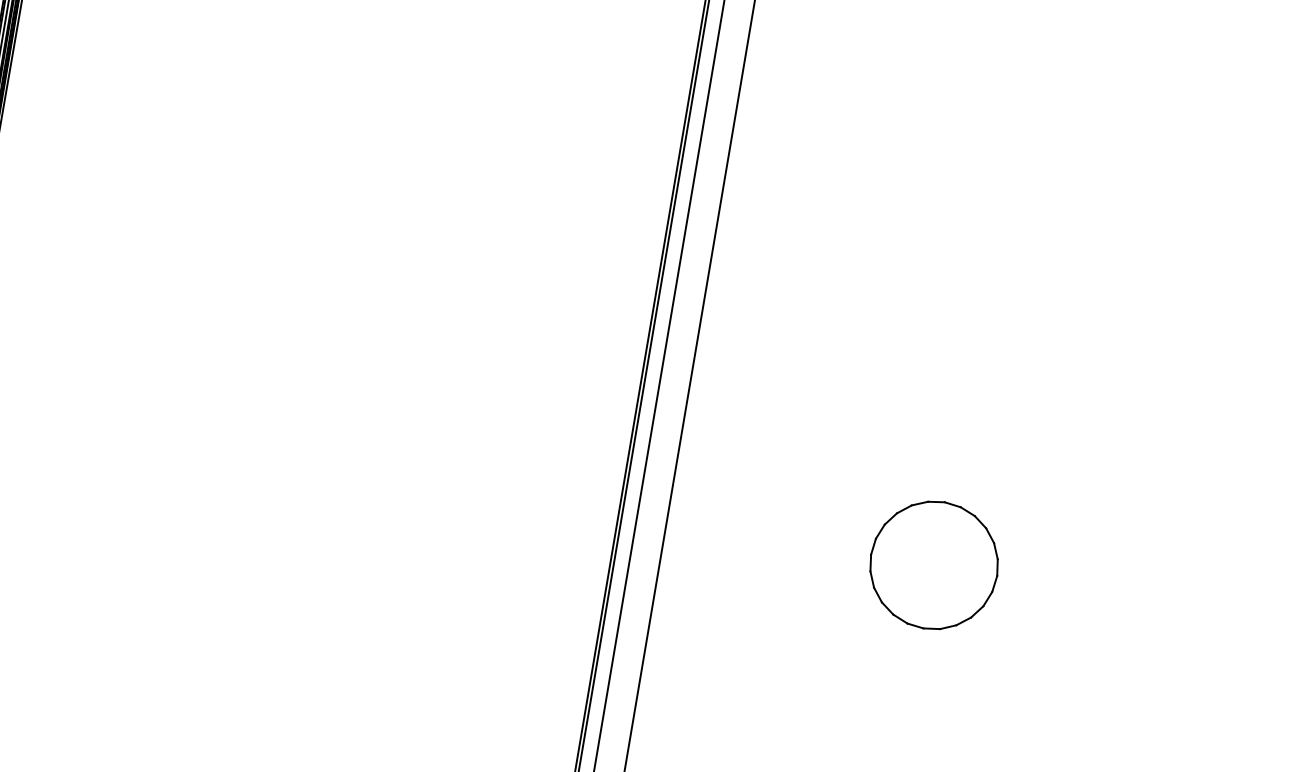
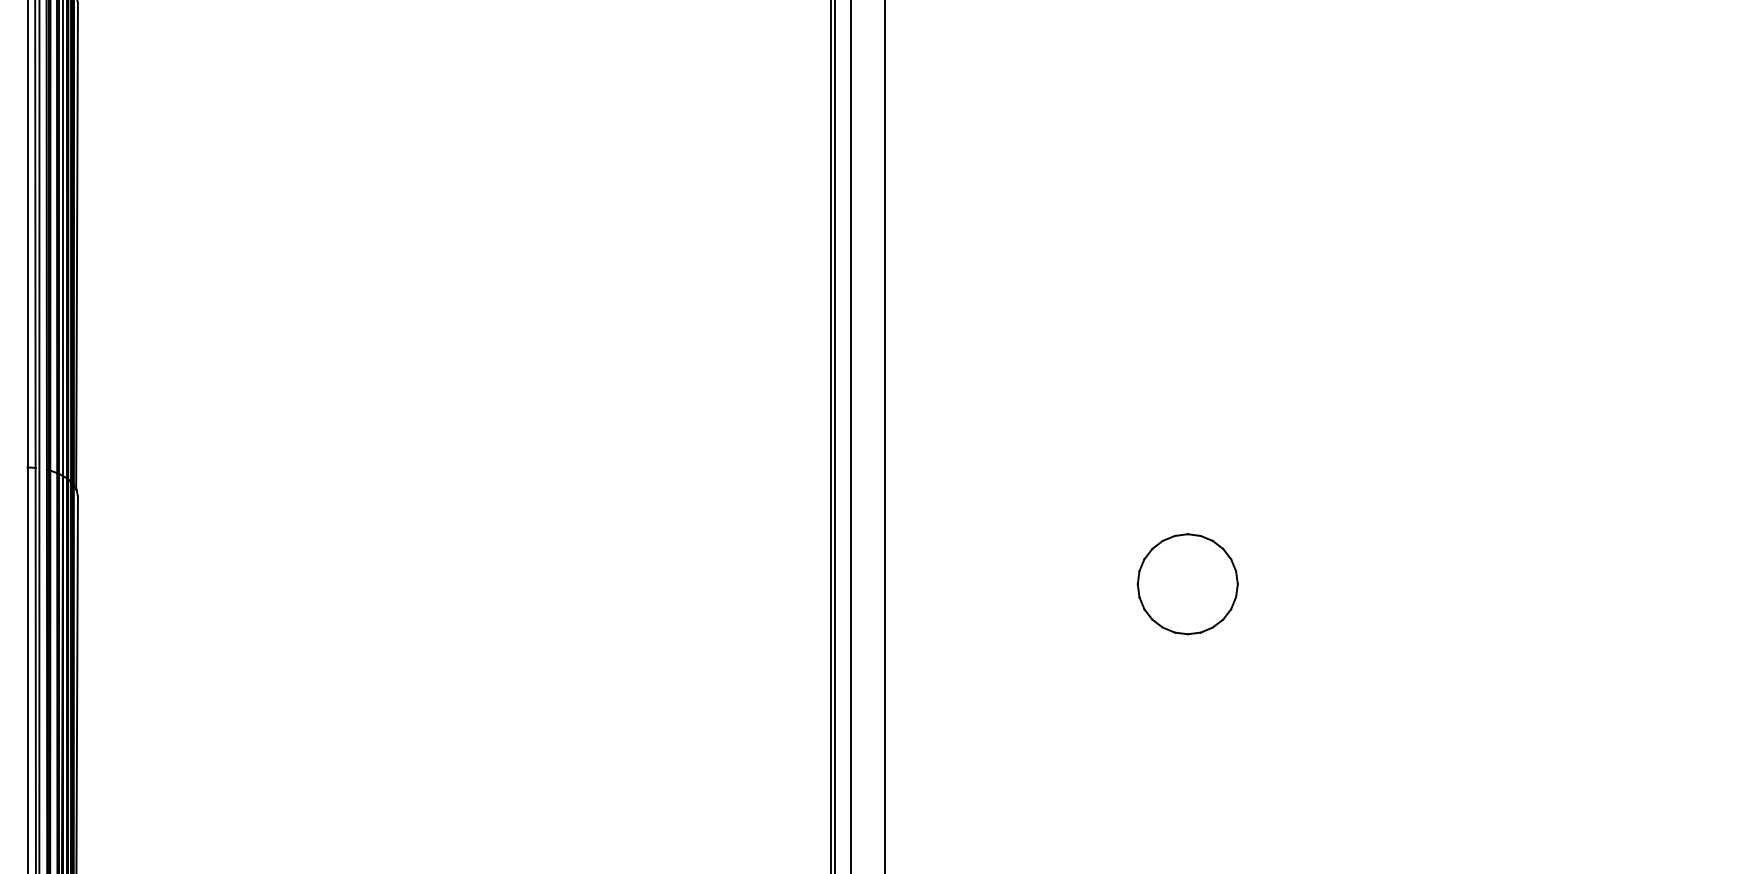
part: (934, 564) -> (1187, 583), size x0.7

